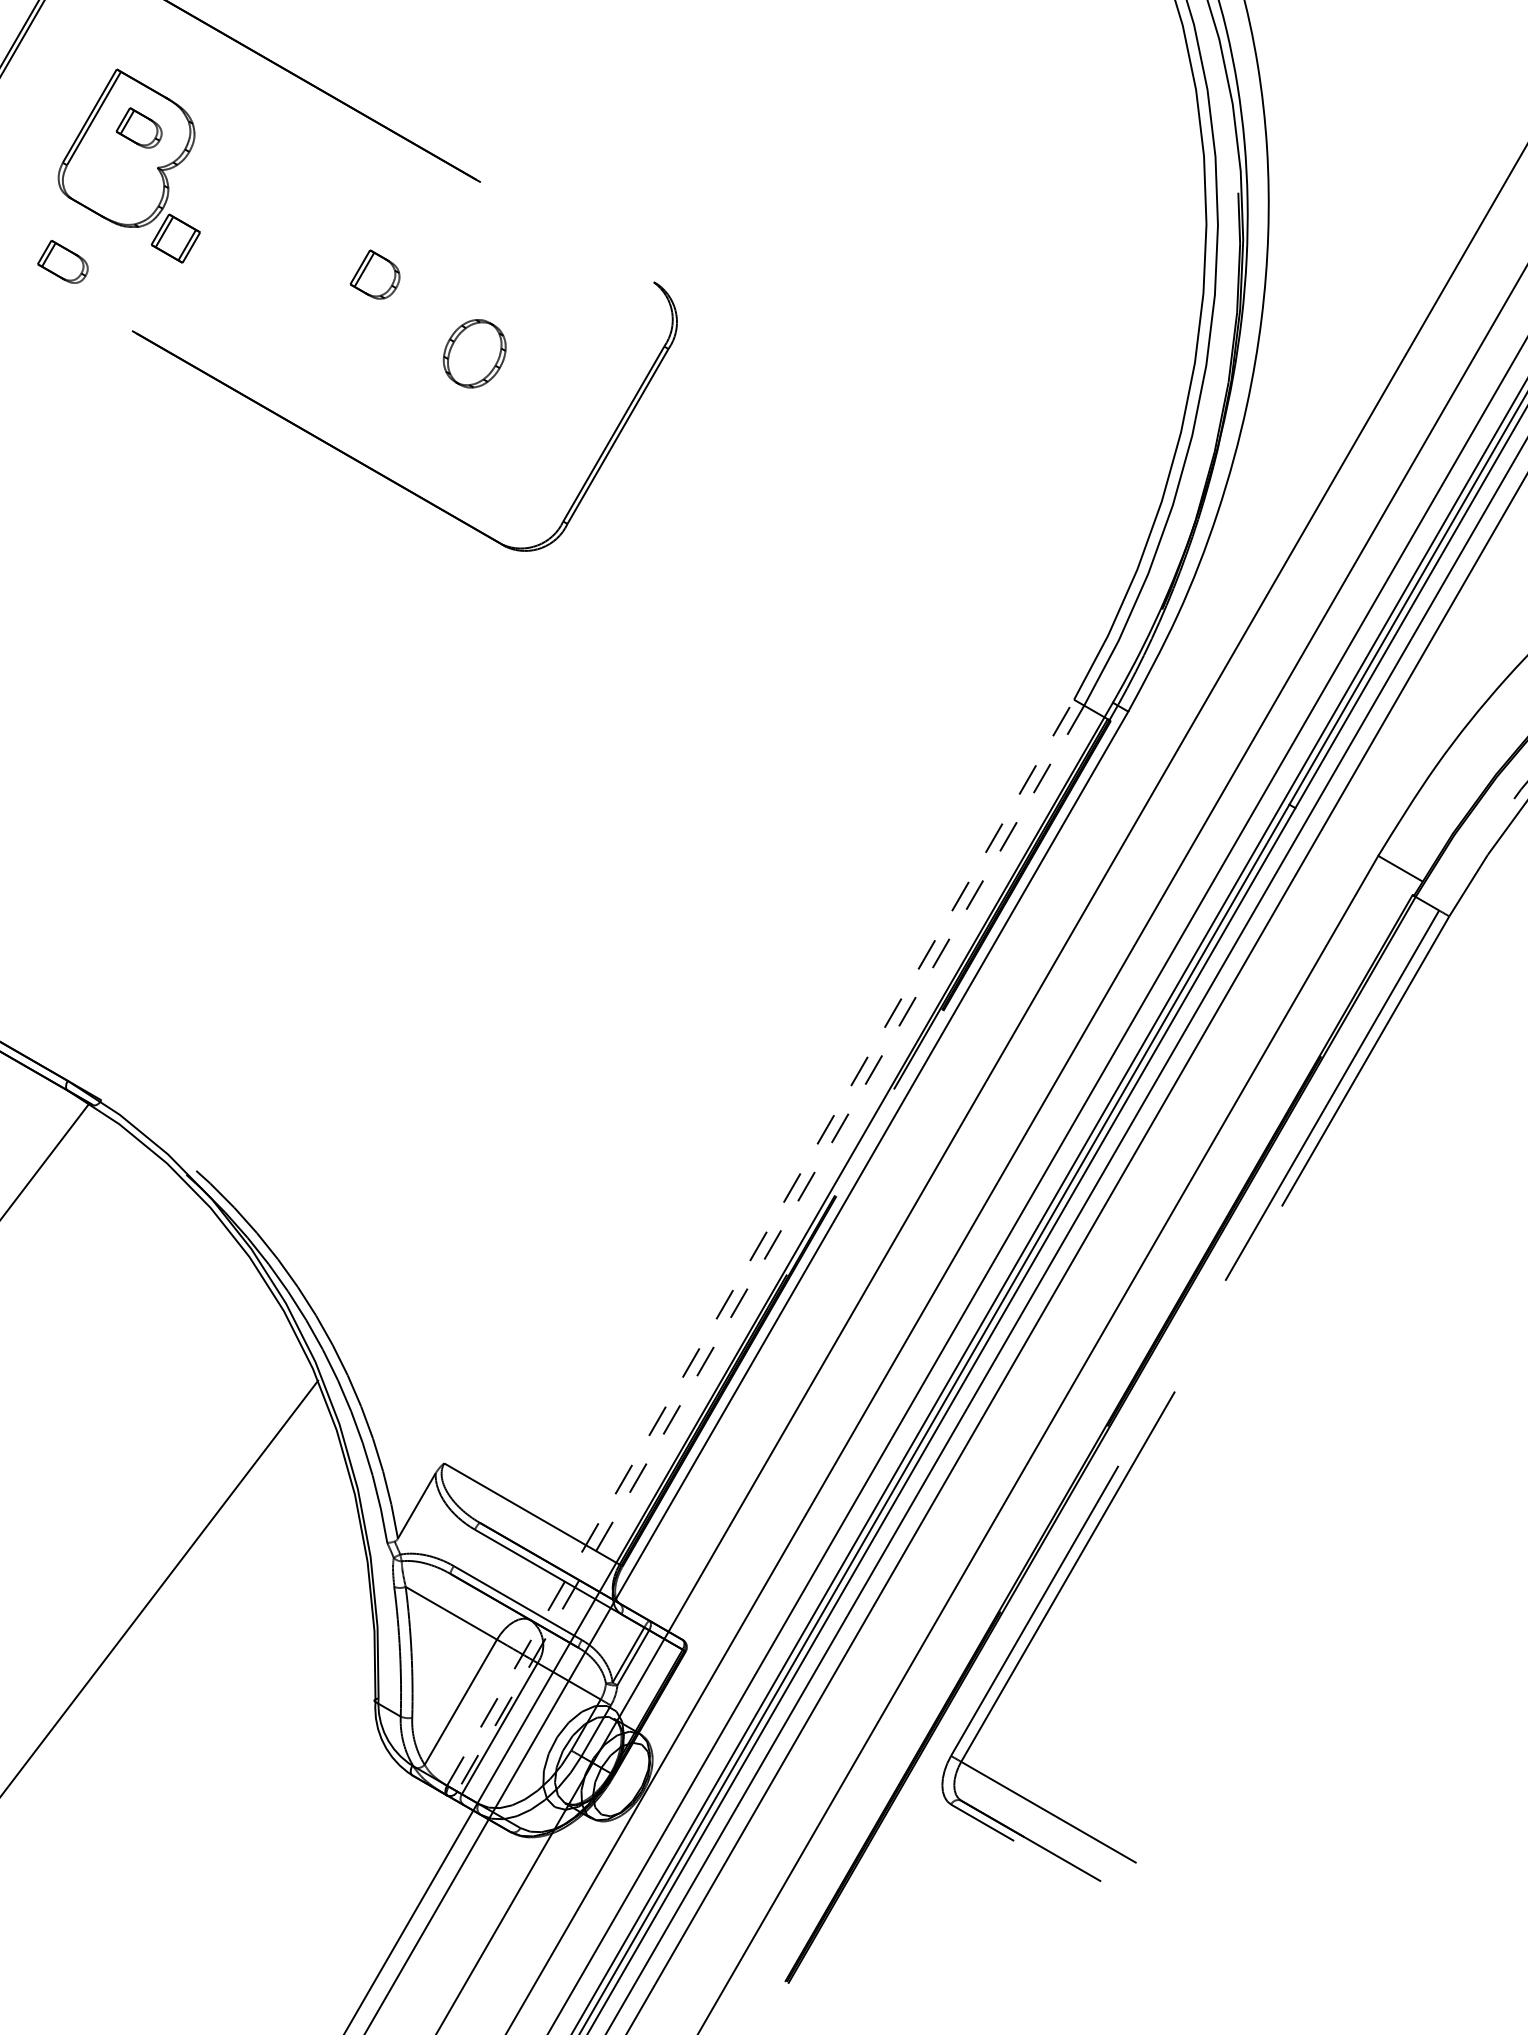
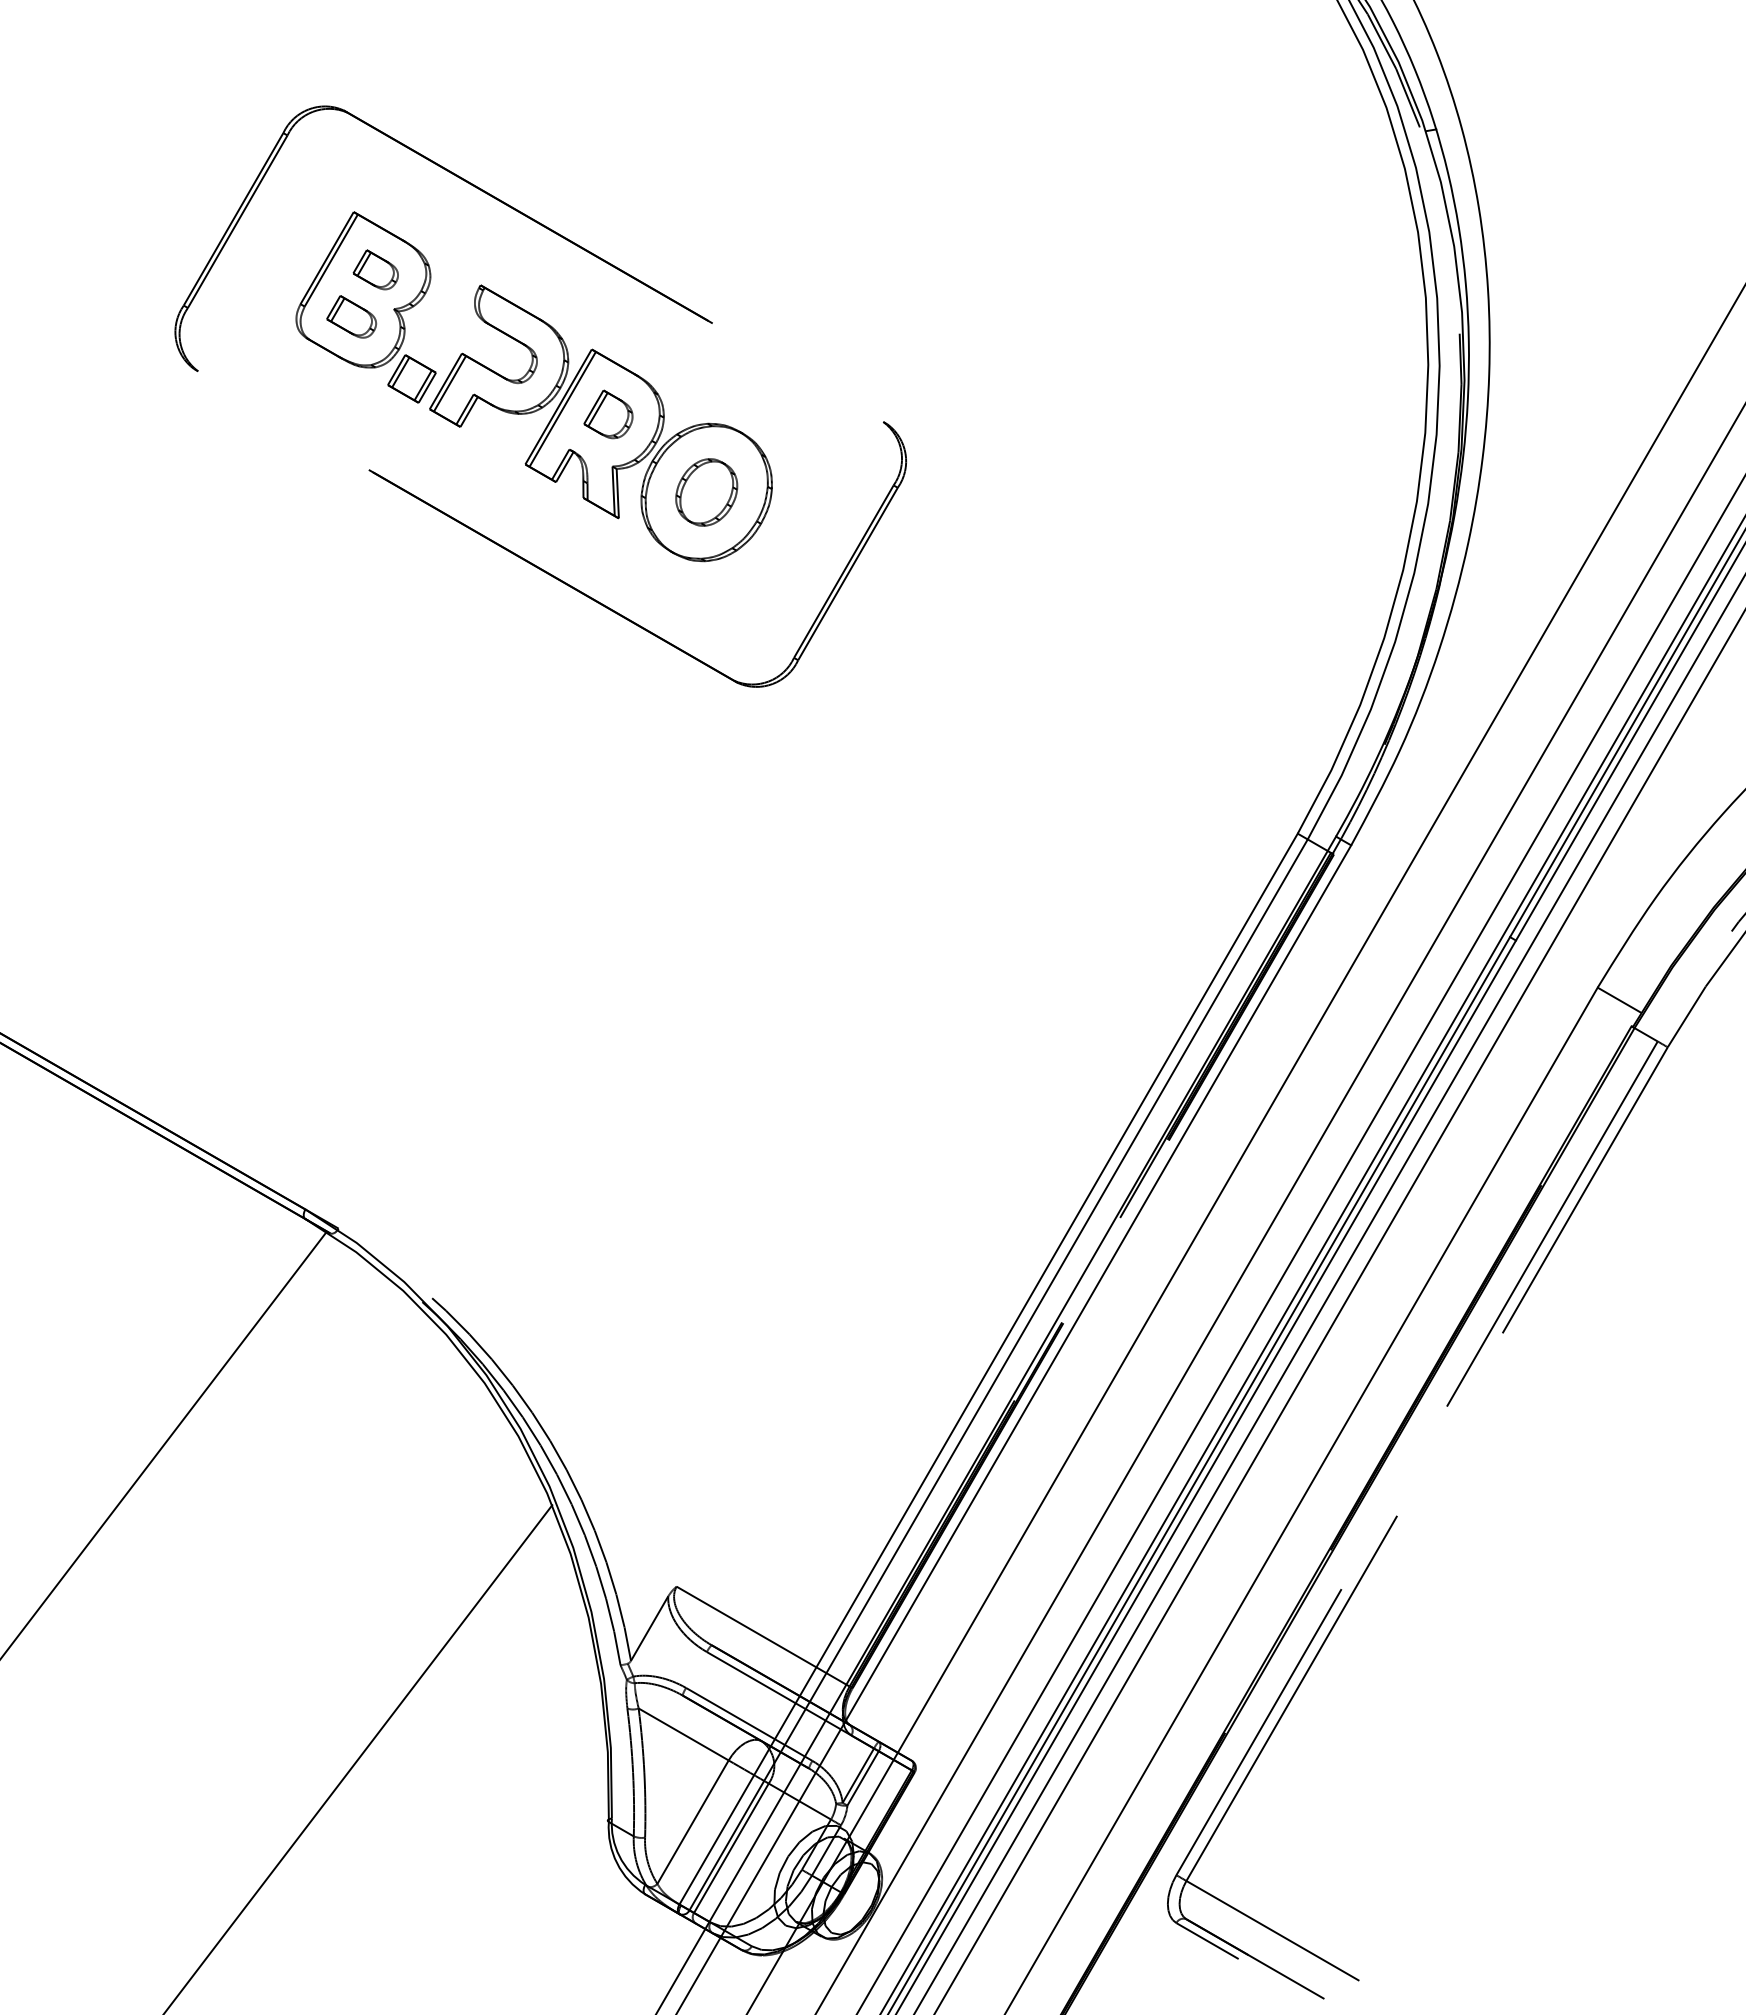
part: (62, 261) -> (351, 316), moved
part: (367, 283) -> (600, 423), added
line: (760, 1242) -> (988, 1368), dashed -> solid
line: (770, 1249) -> (998, 1375), dashed -> solid

